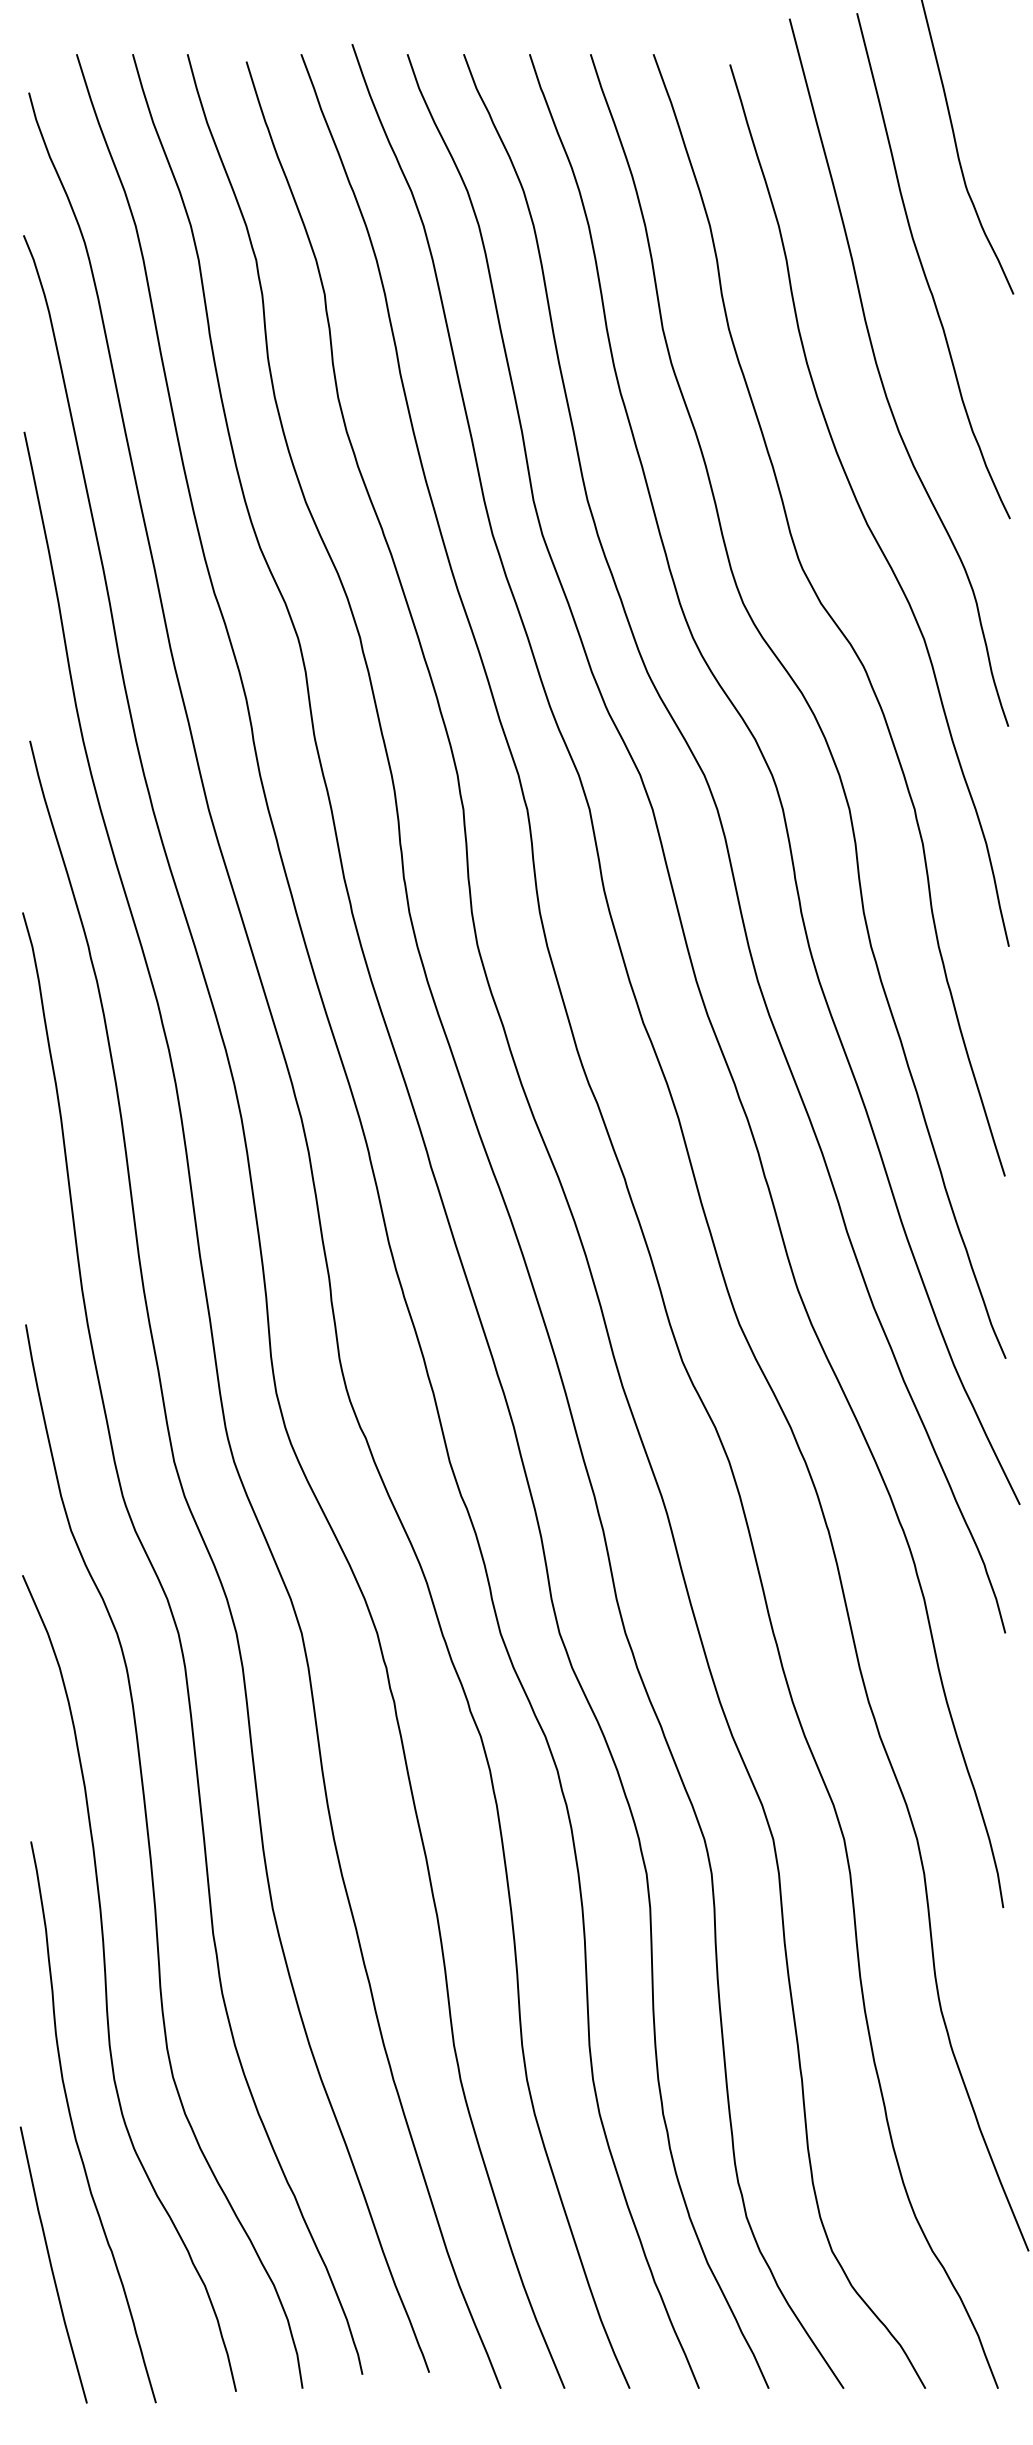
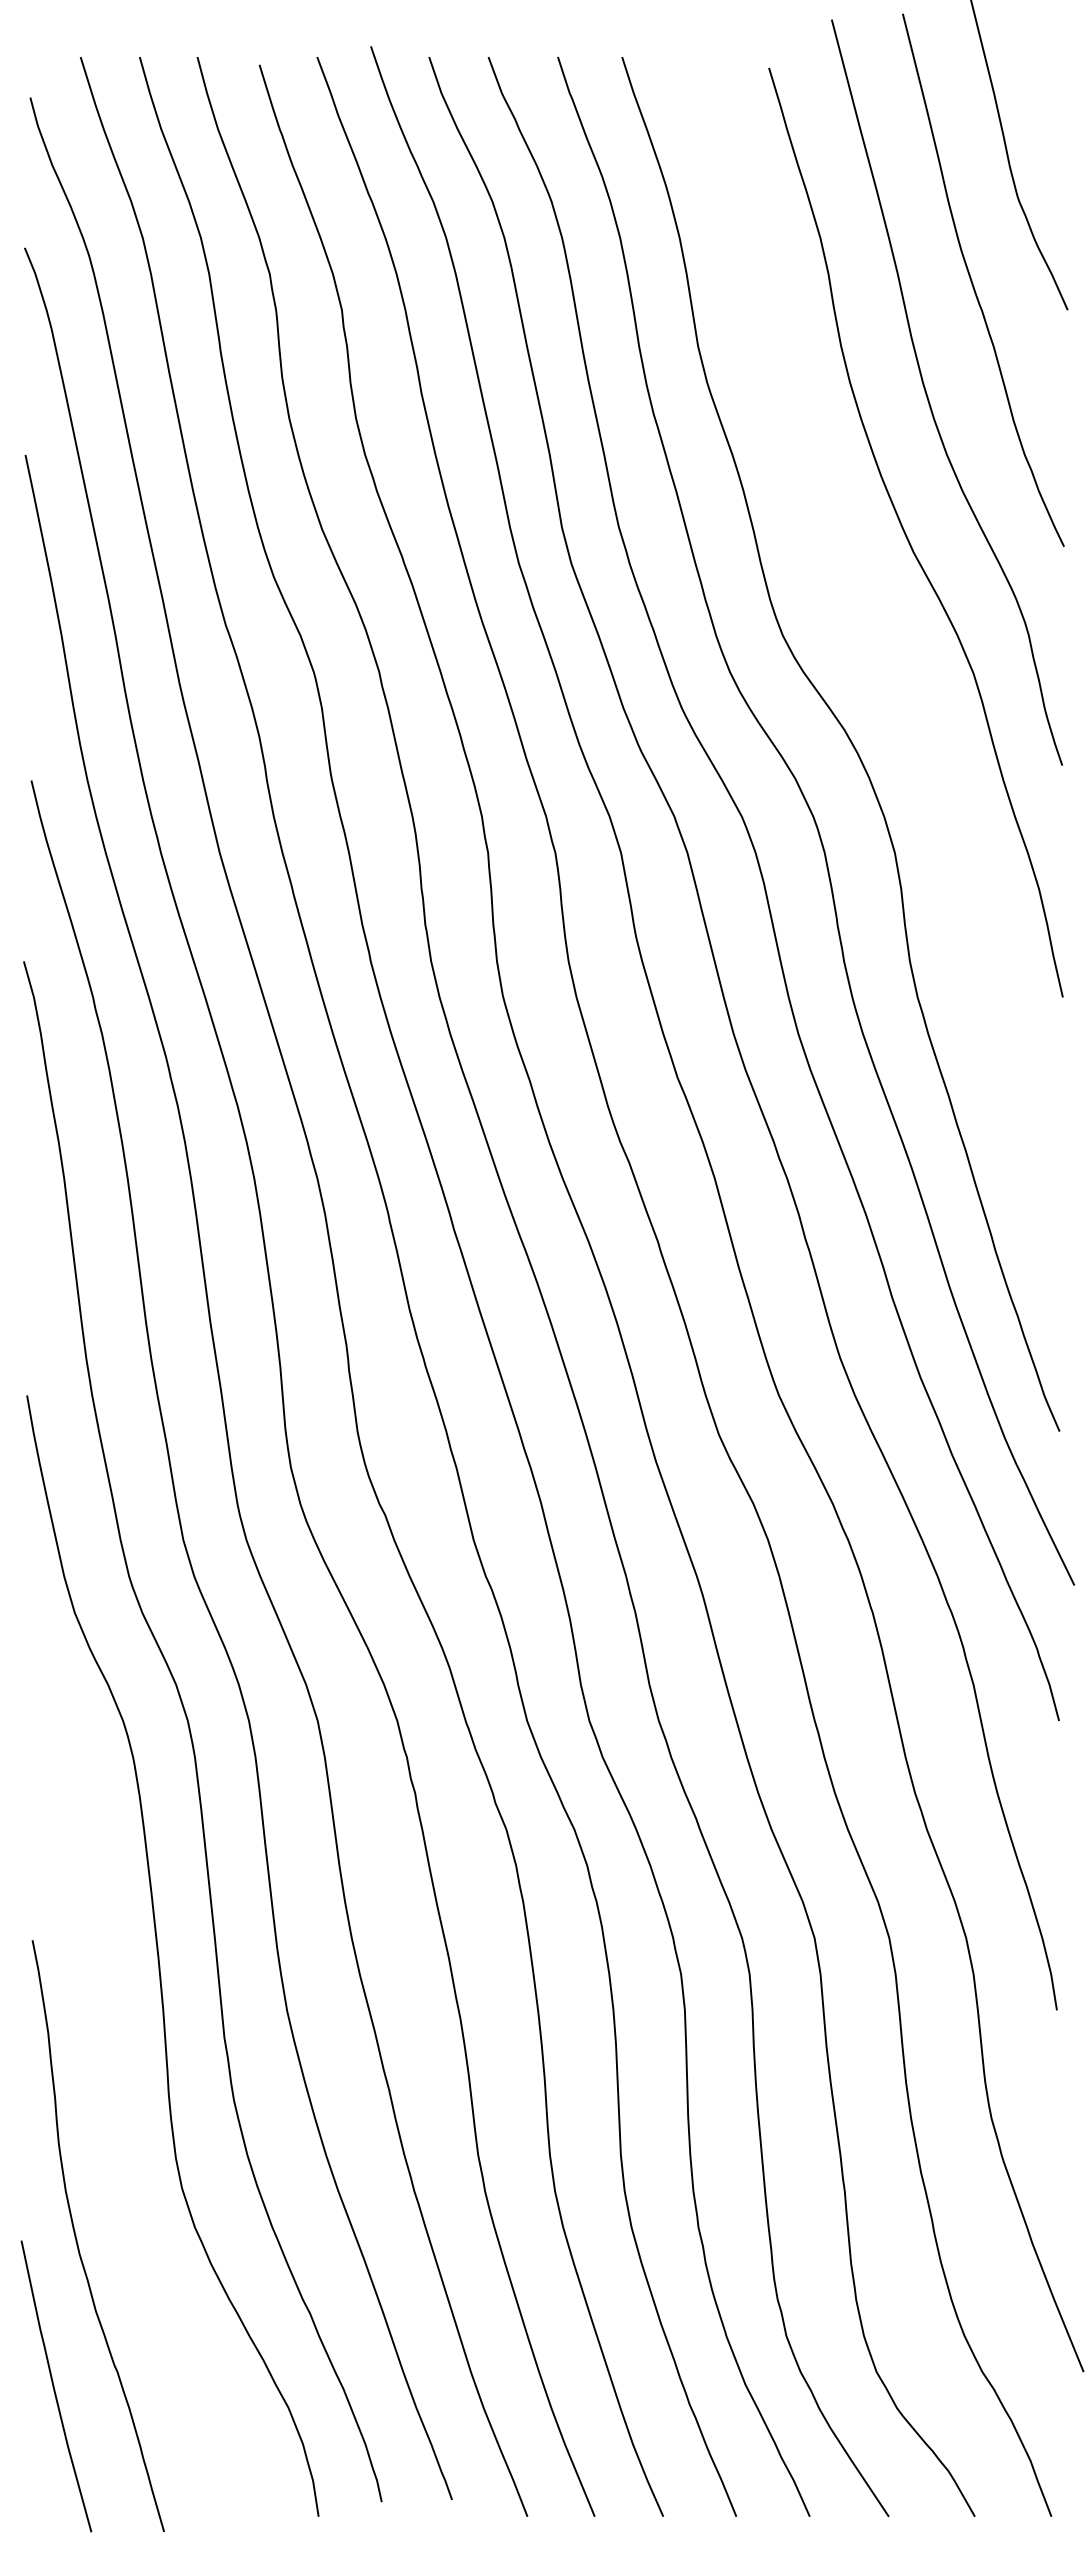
curve: (829, 615) -> (873, 648), removed
curve: (106, 1983) -> (112, 2089), removed

